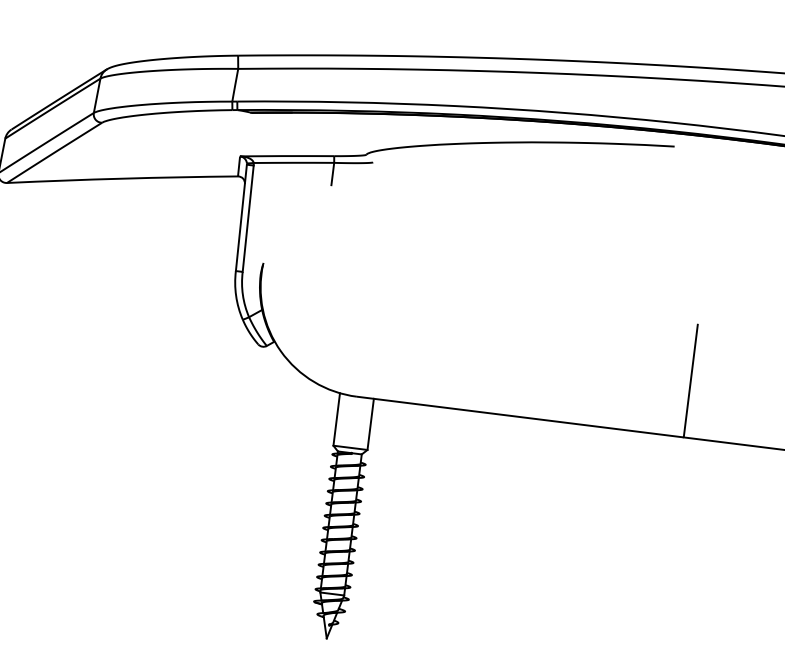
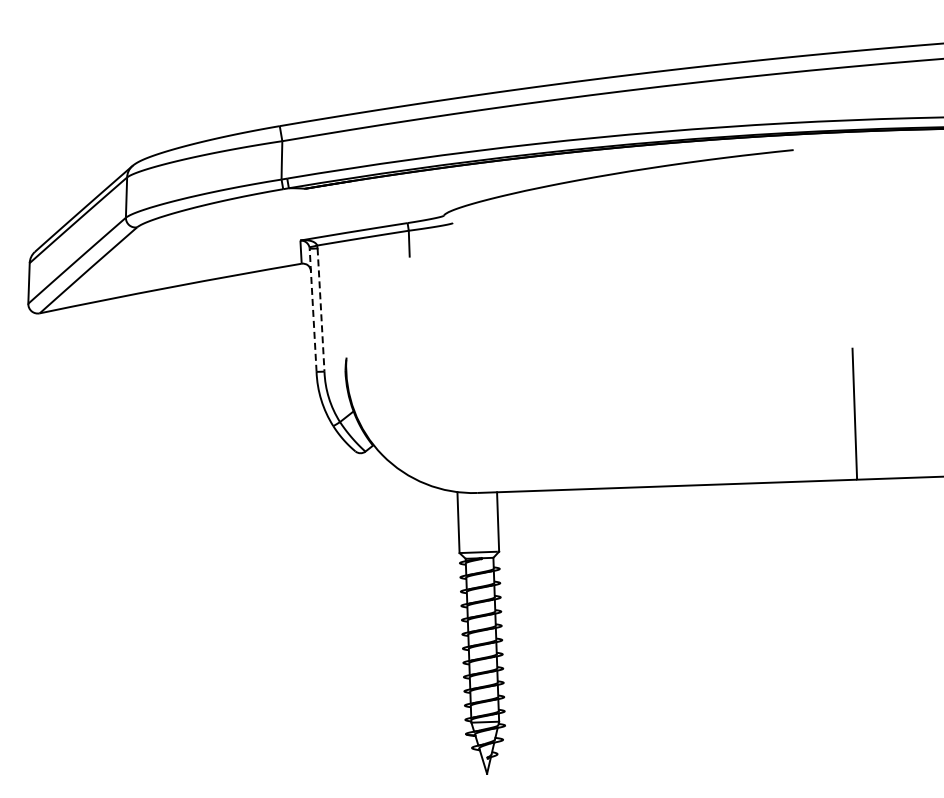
line: (241, 218) -> (313, 310), solid -> dashed
line: (248, 219) -> (321, 310), solid -> dashed

